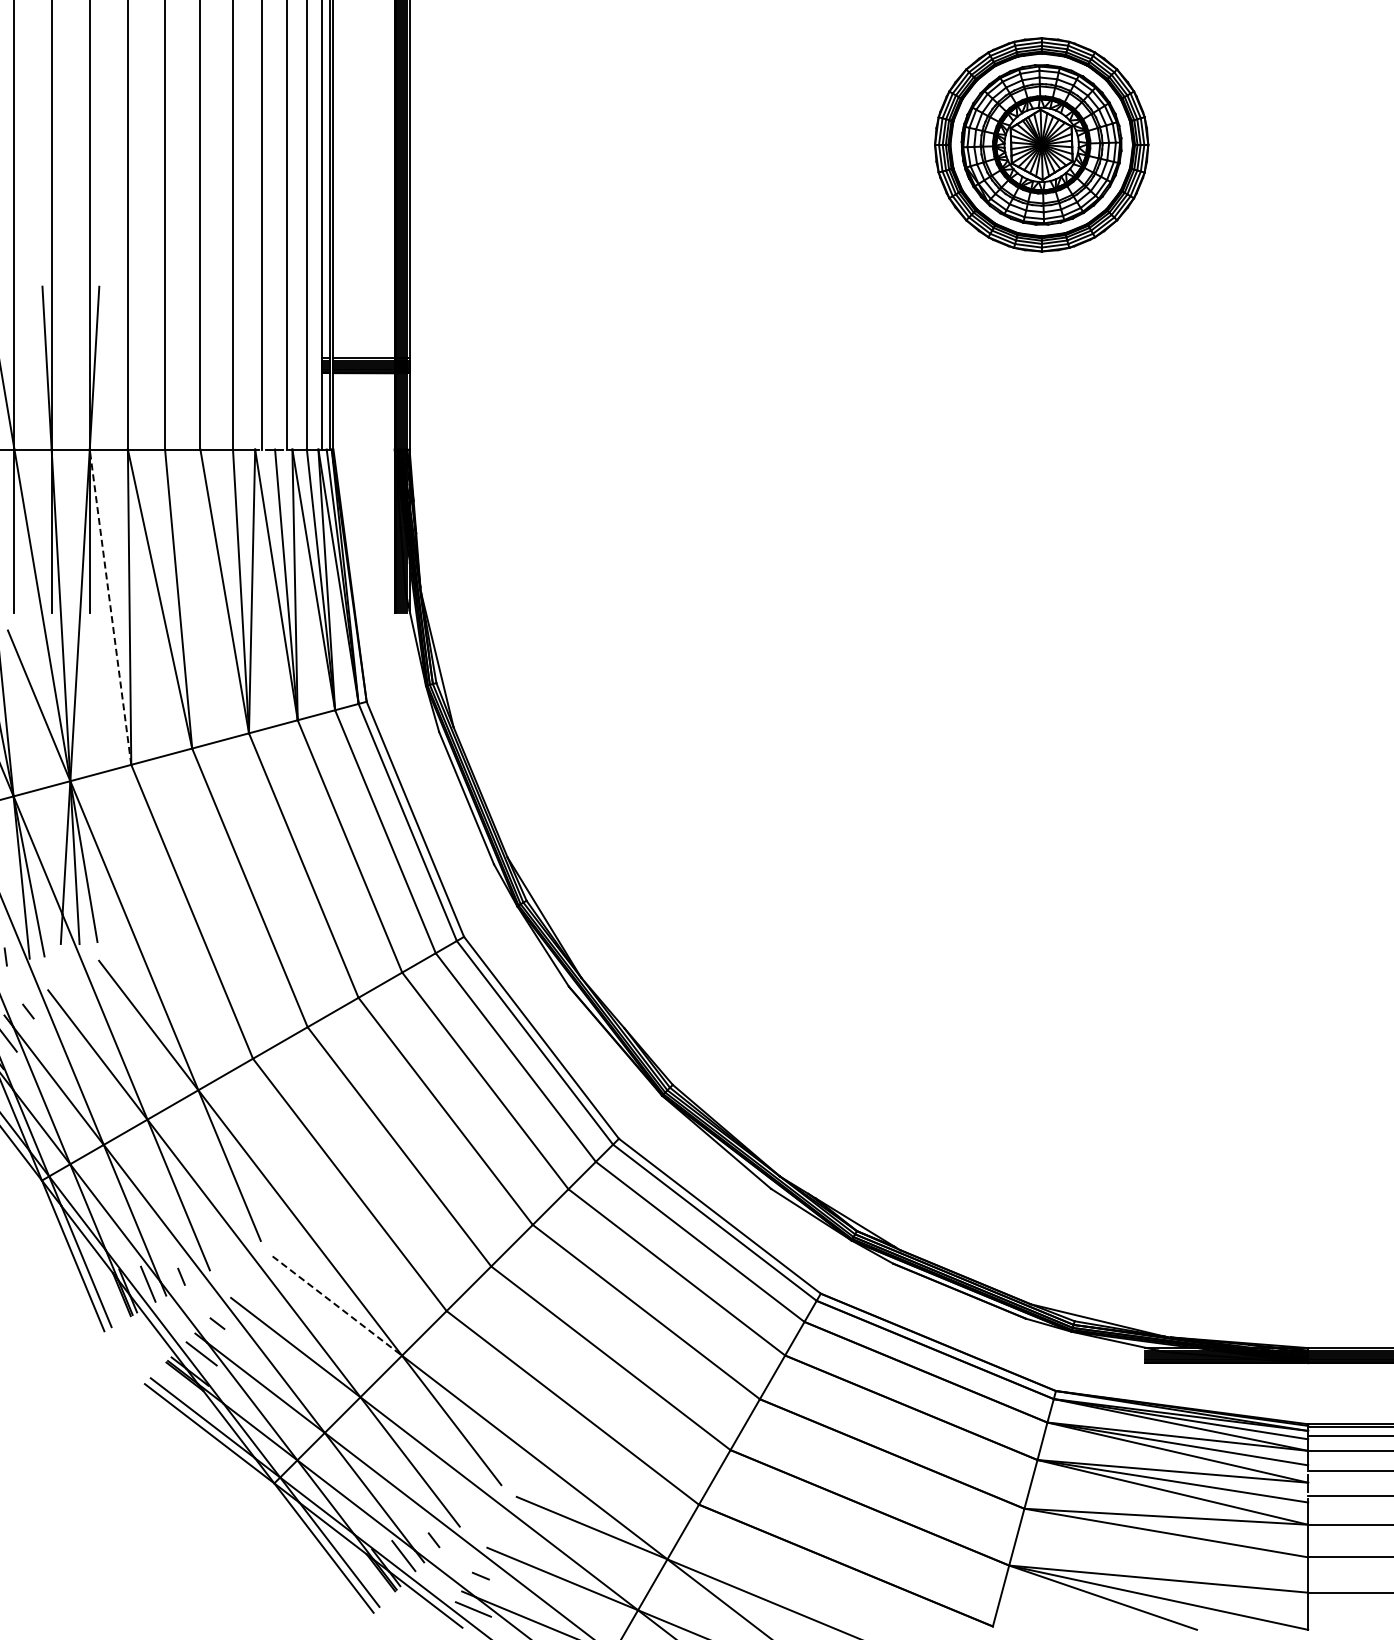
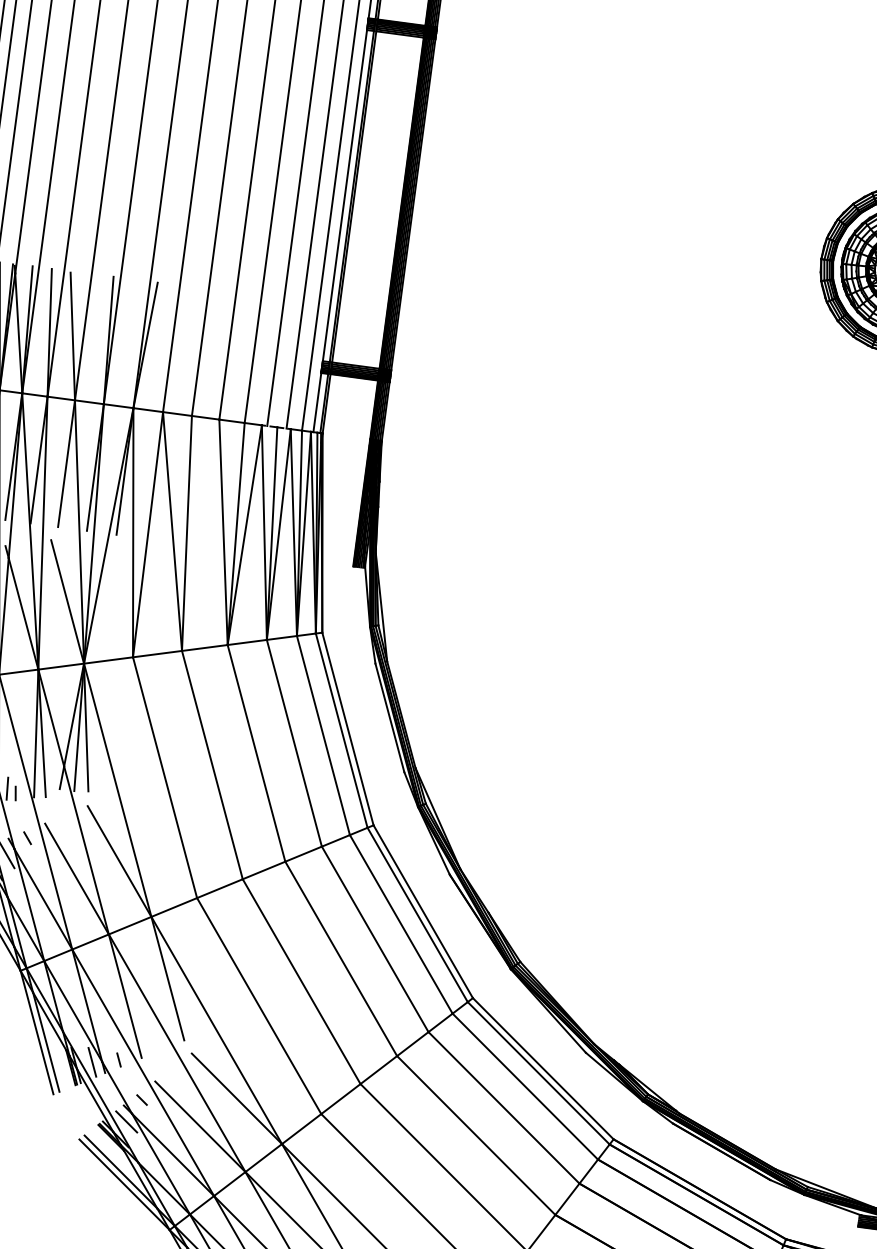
line: (110, 606) -> (133, 532), dashed -> solid
line: (337, 1306) -> (237, 1099), dashed -> solid

